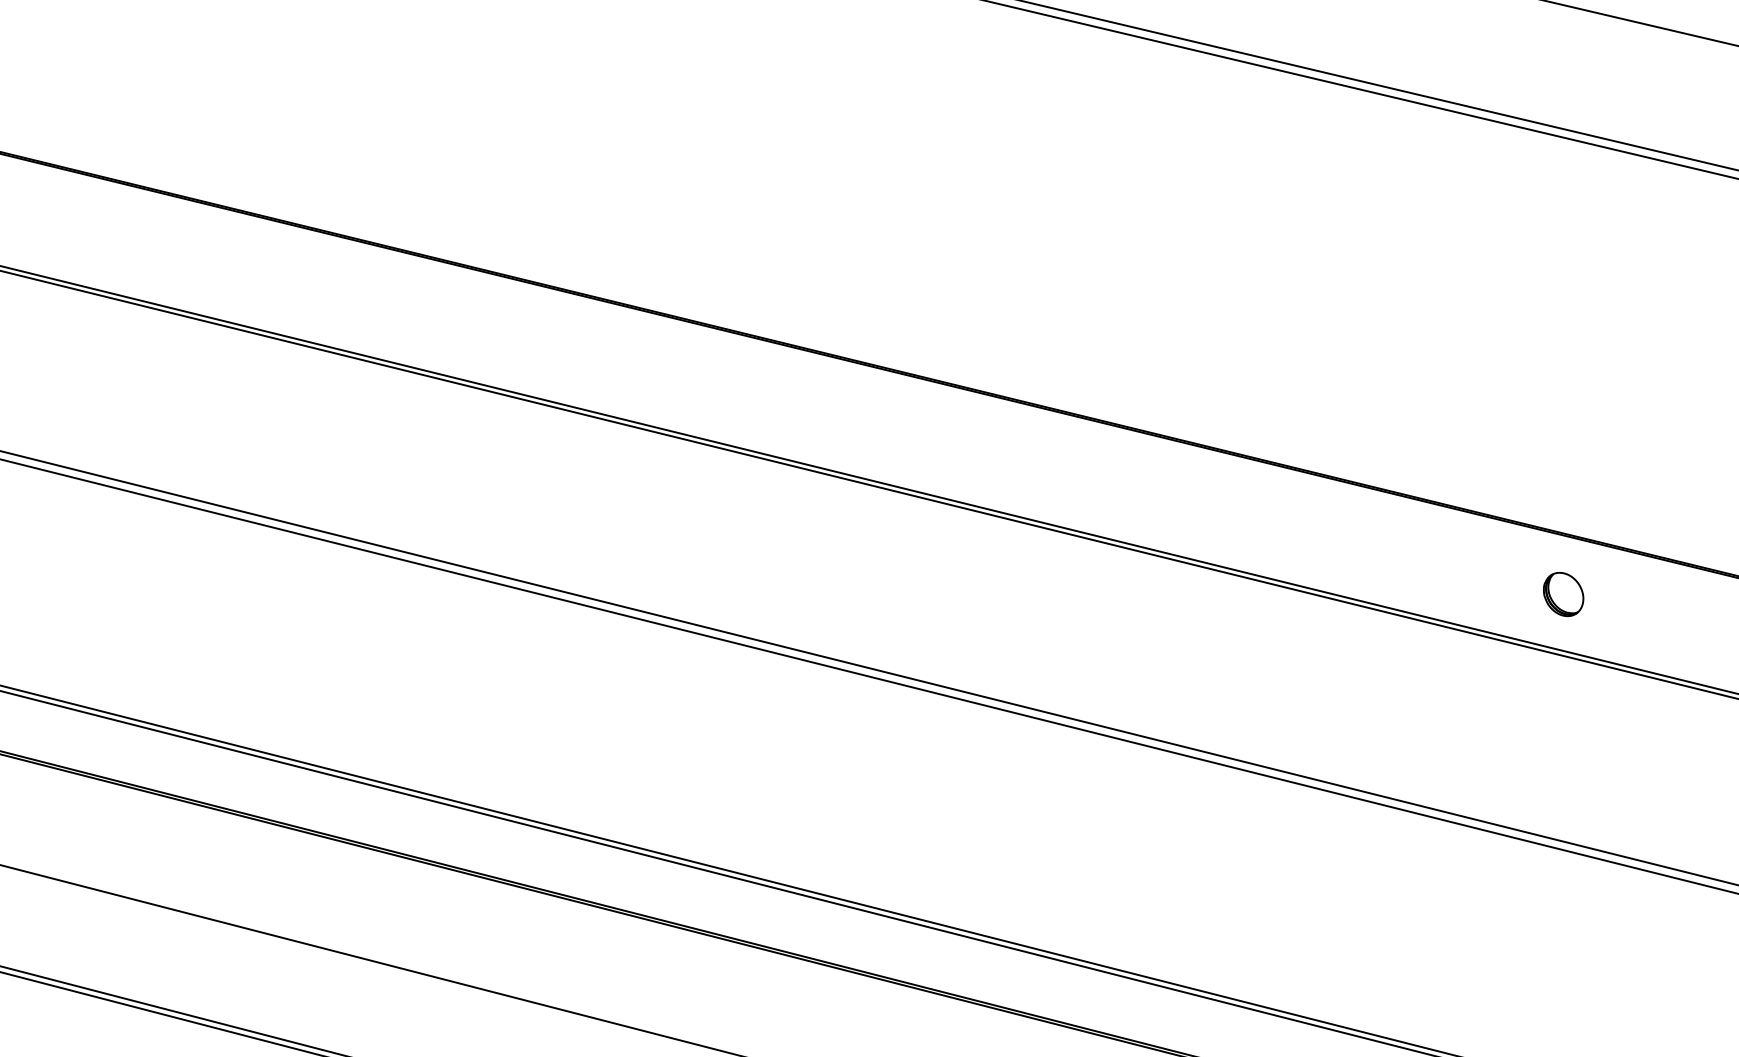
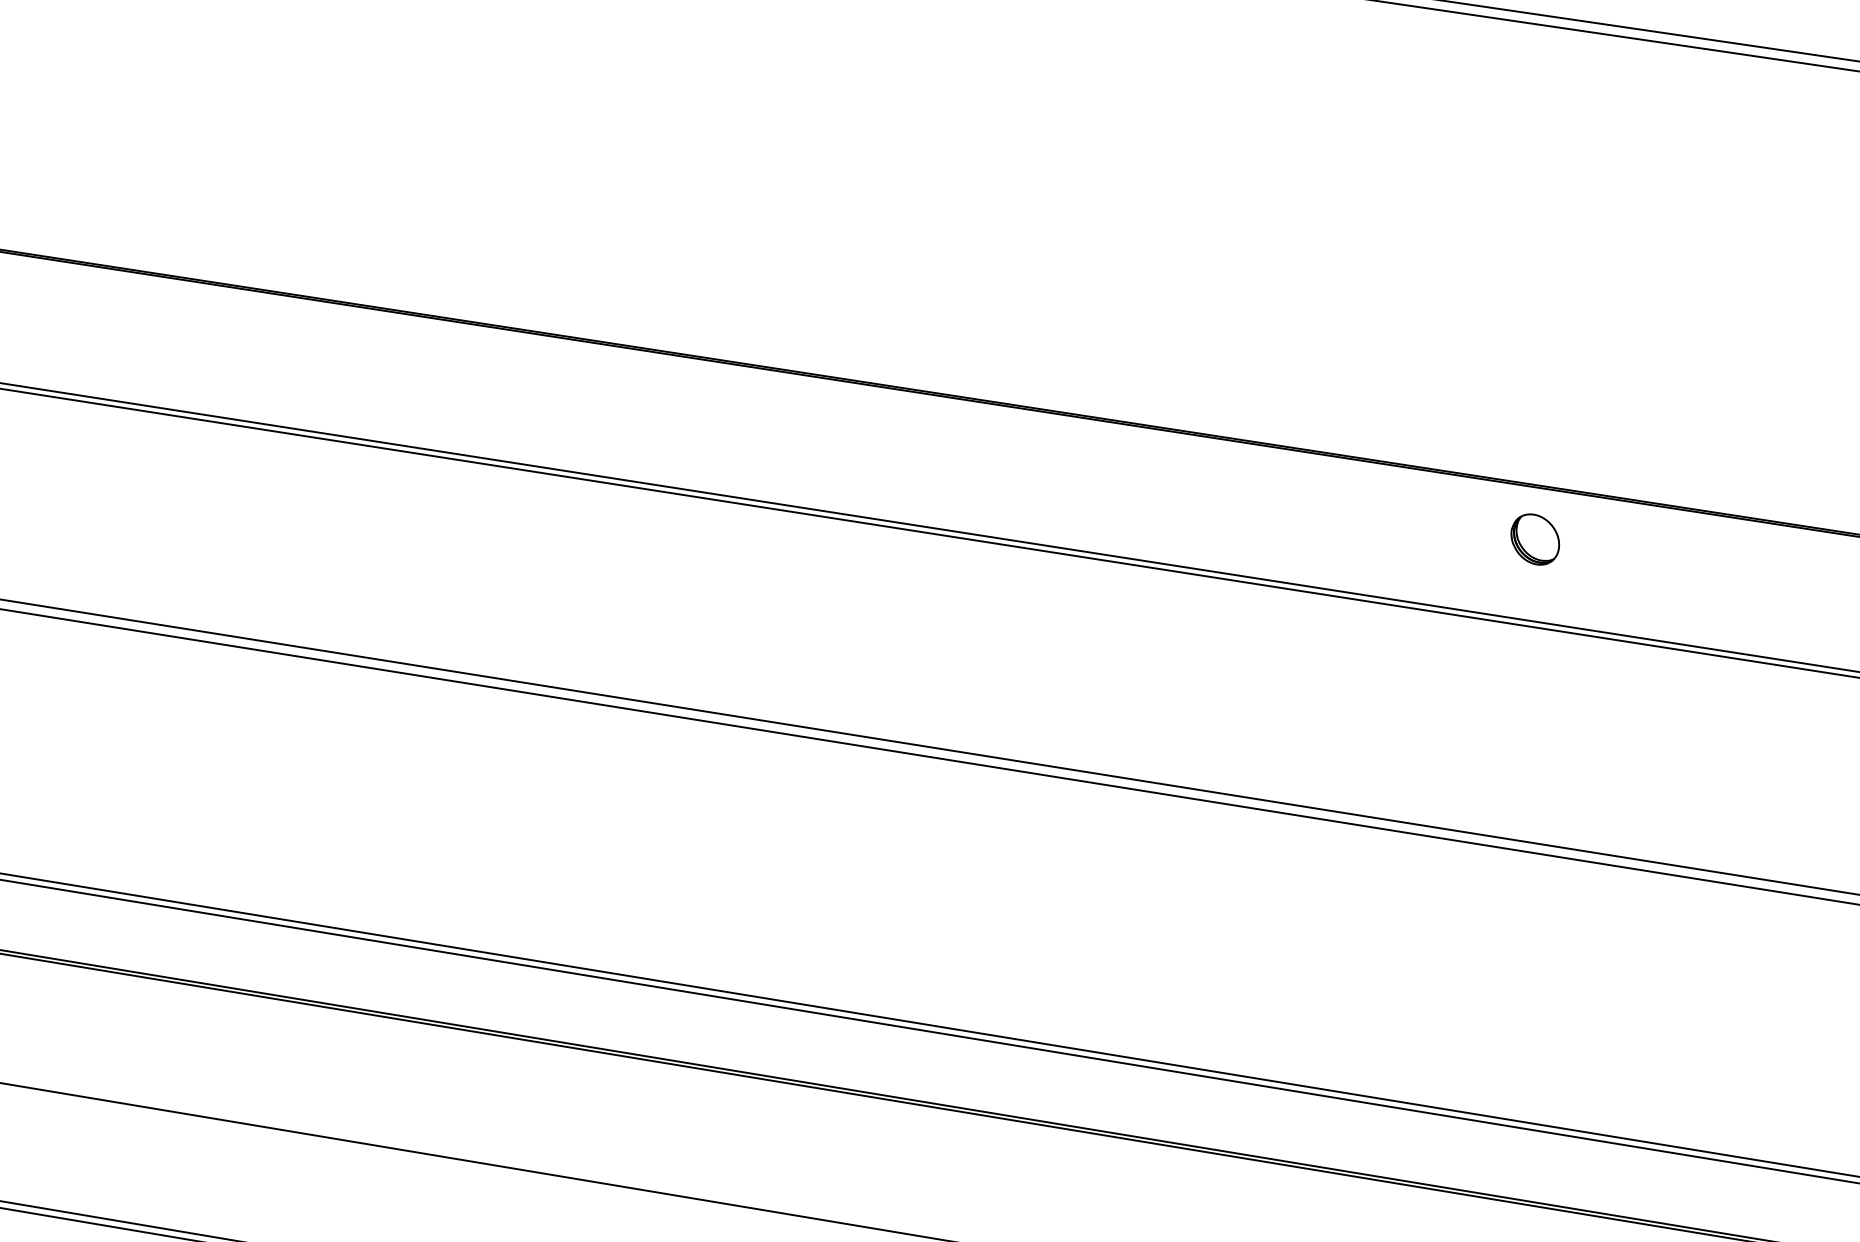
part: (1563, 594) -> (1535, 539), moved

